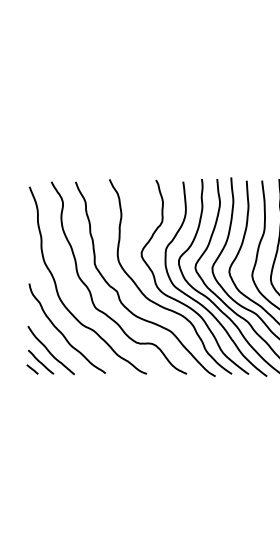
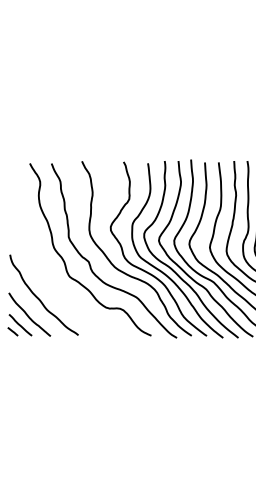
curve: (57, 287) -> (35, 258), removed

